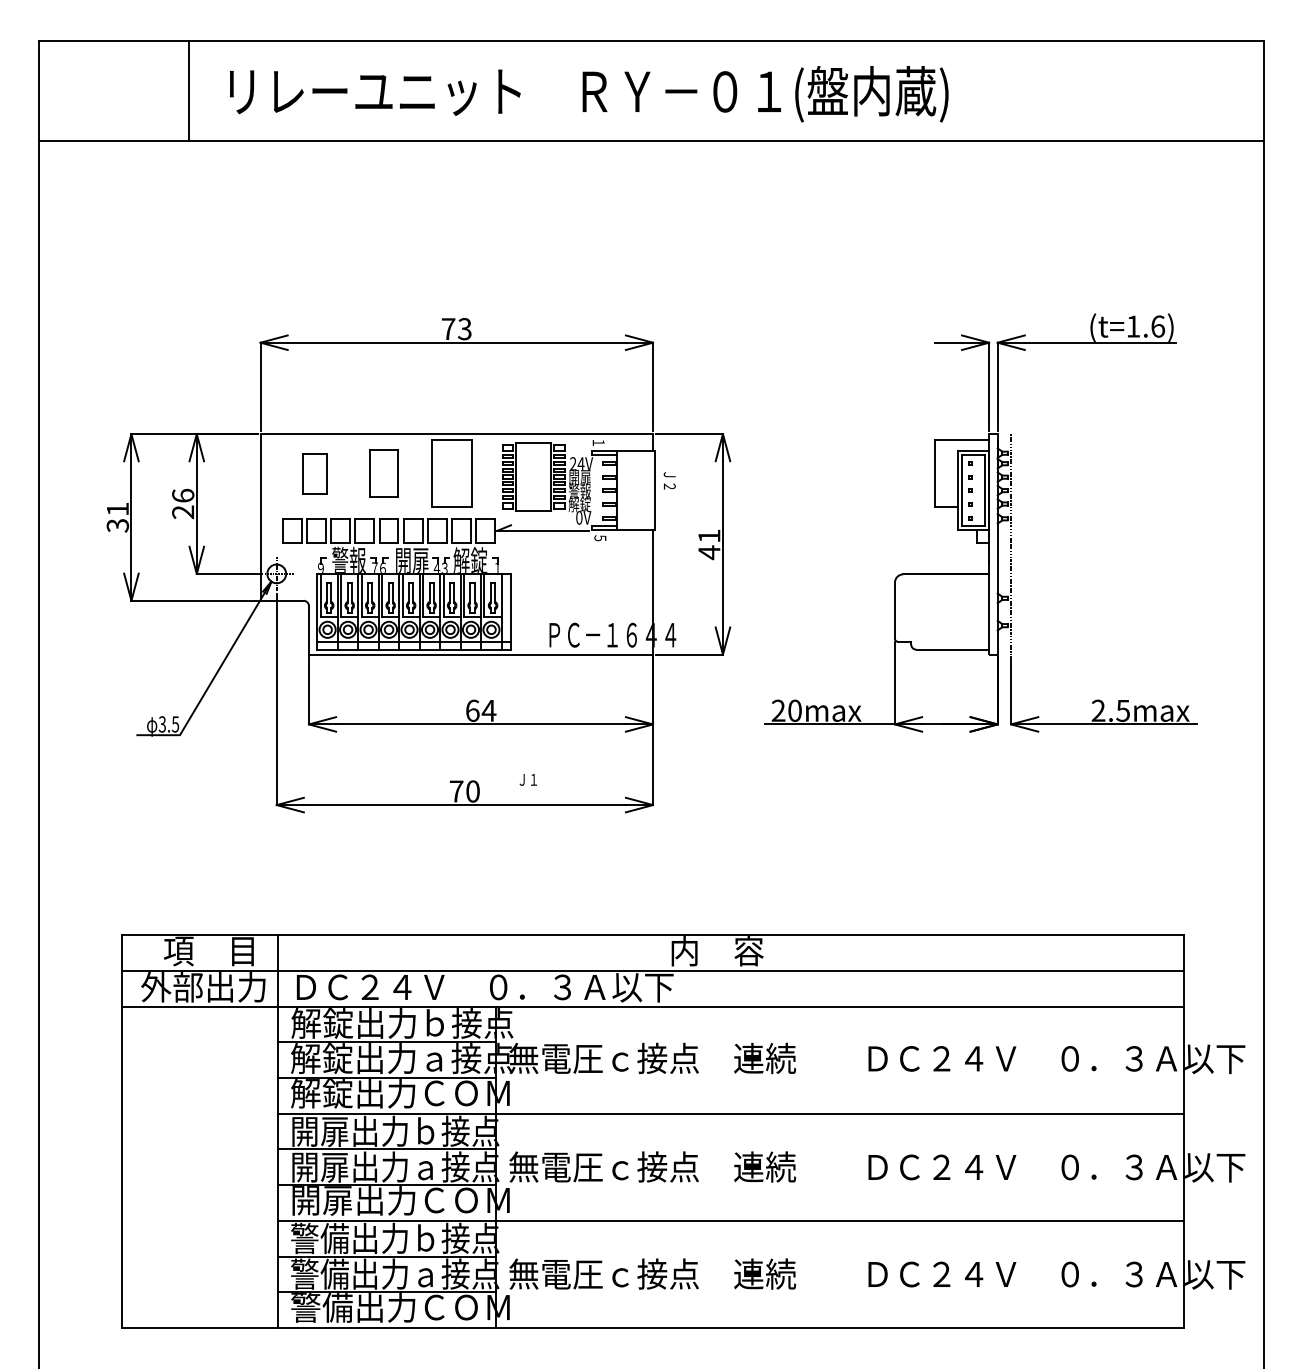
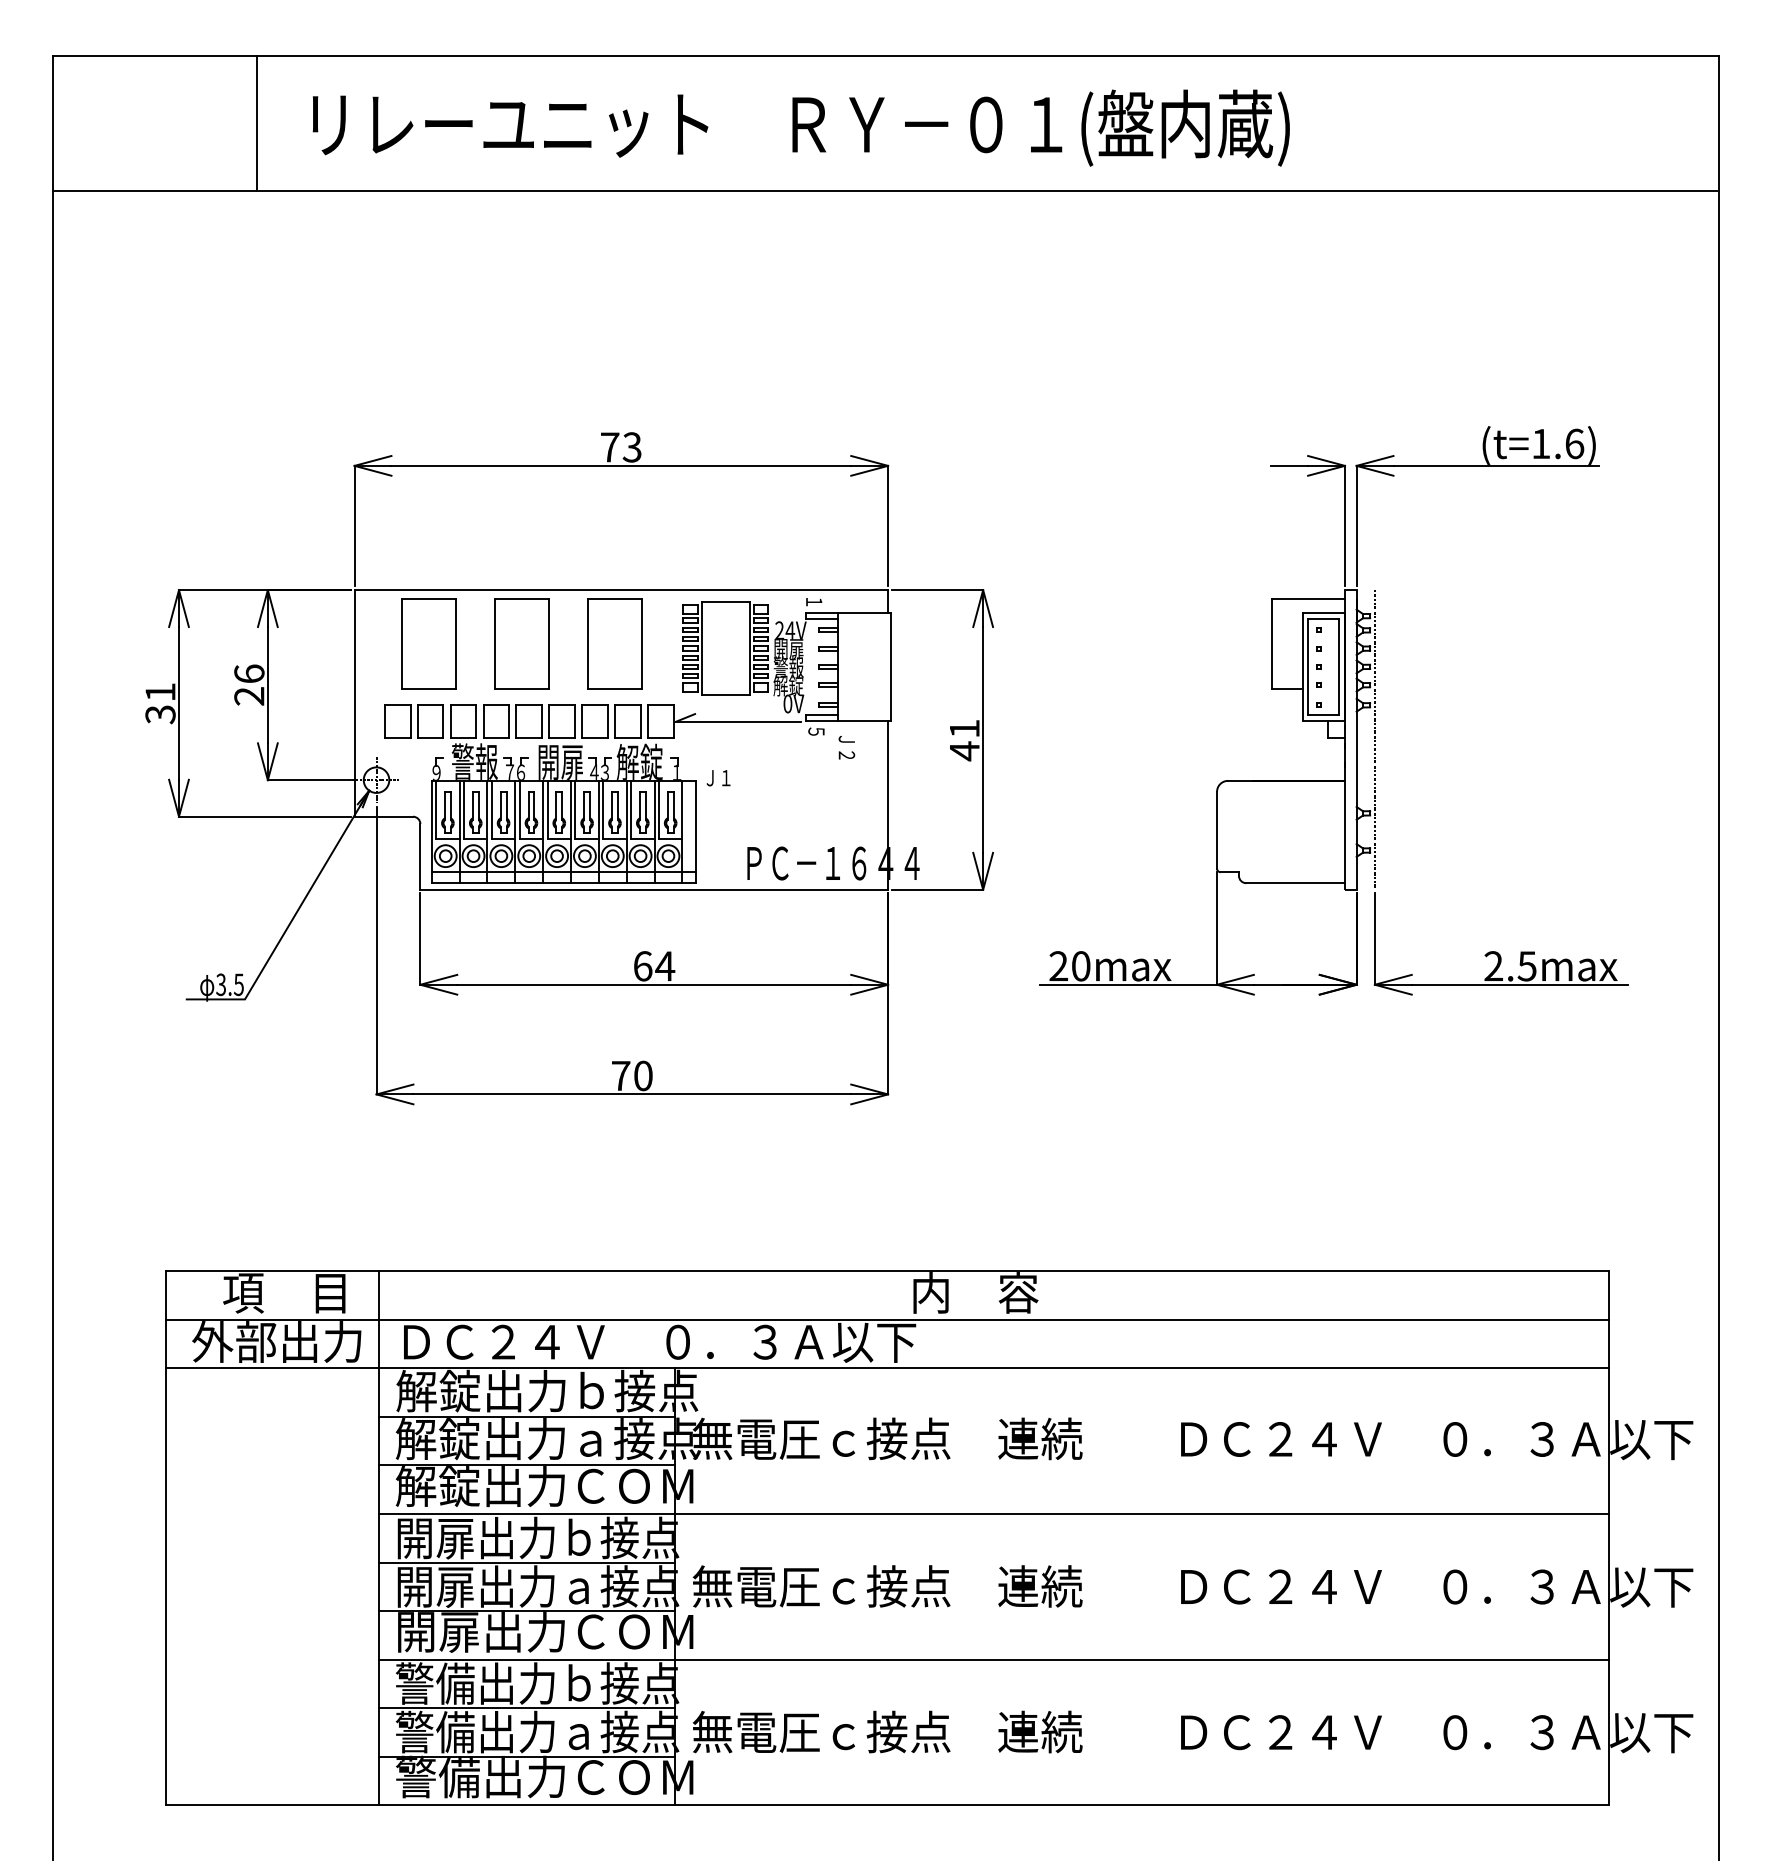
part: (314, 473) -> (428, 643), size x1.67
part: (383, 473) -> (521, 643), size x1.43
text: (669, 480) -> (846, 747), moved
text: (528, 780) -> (718, 778), moved

